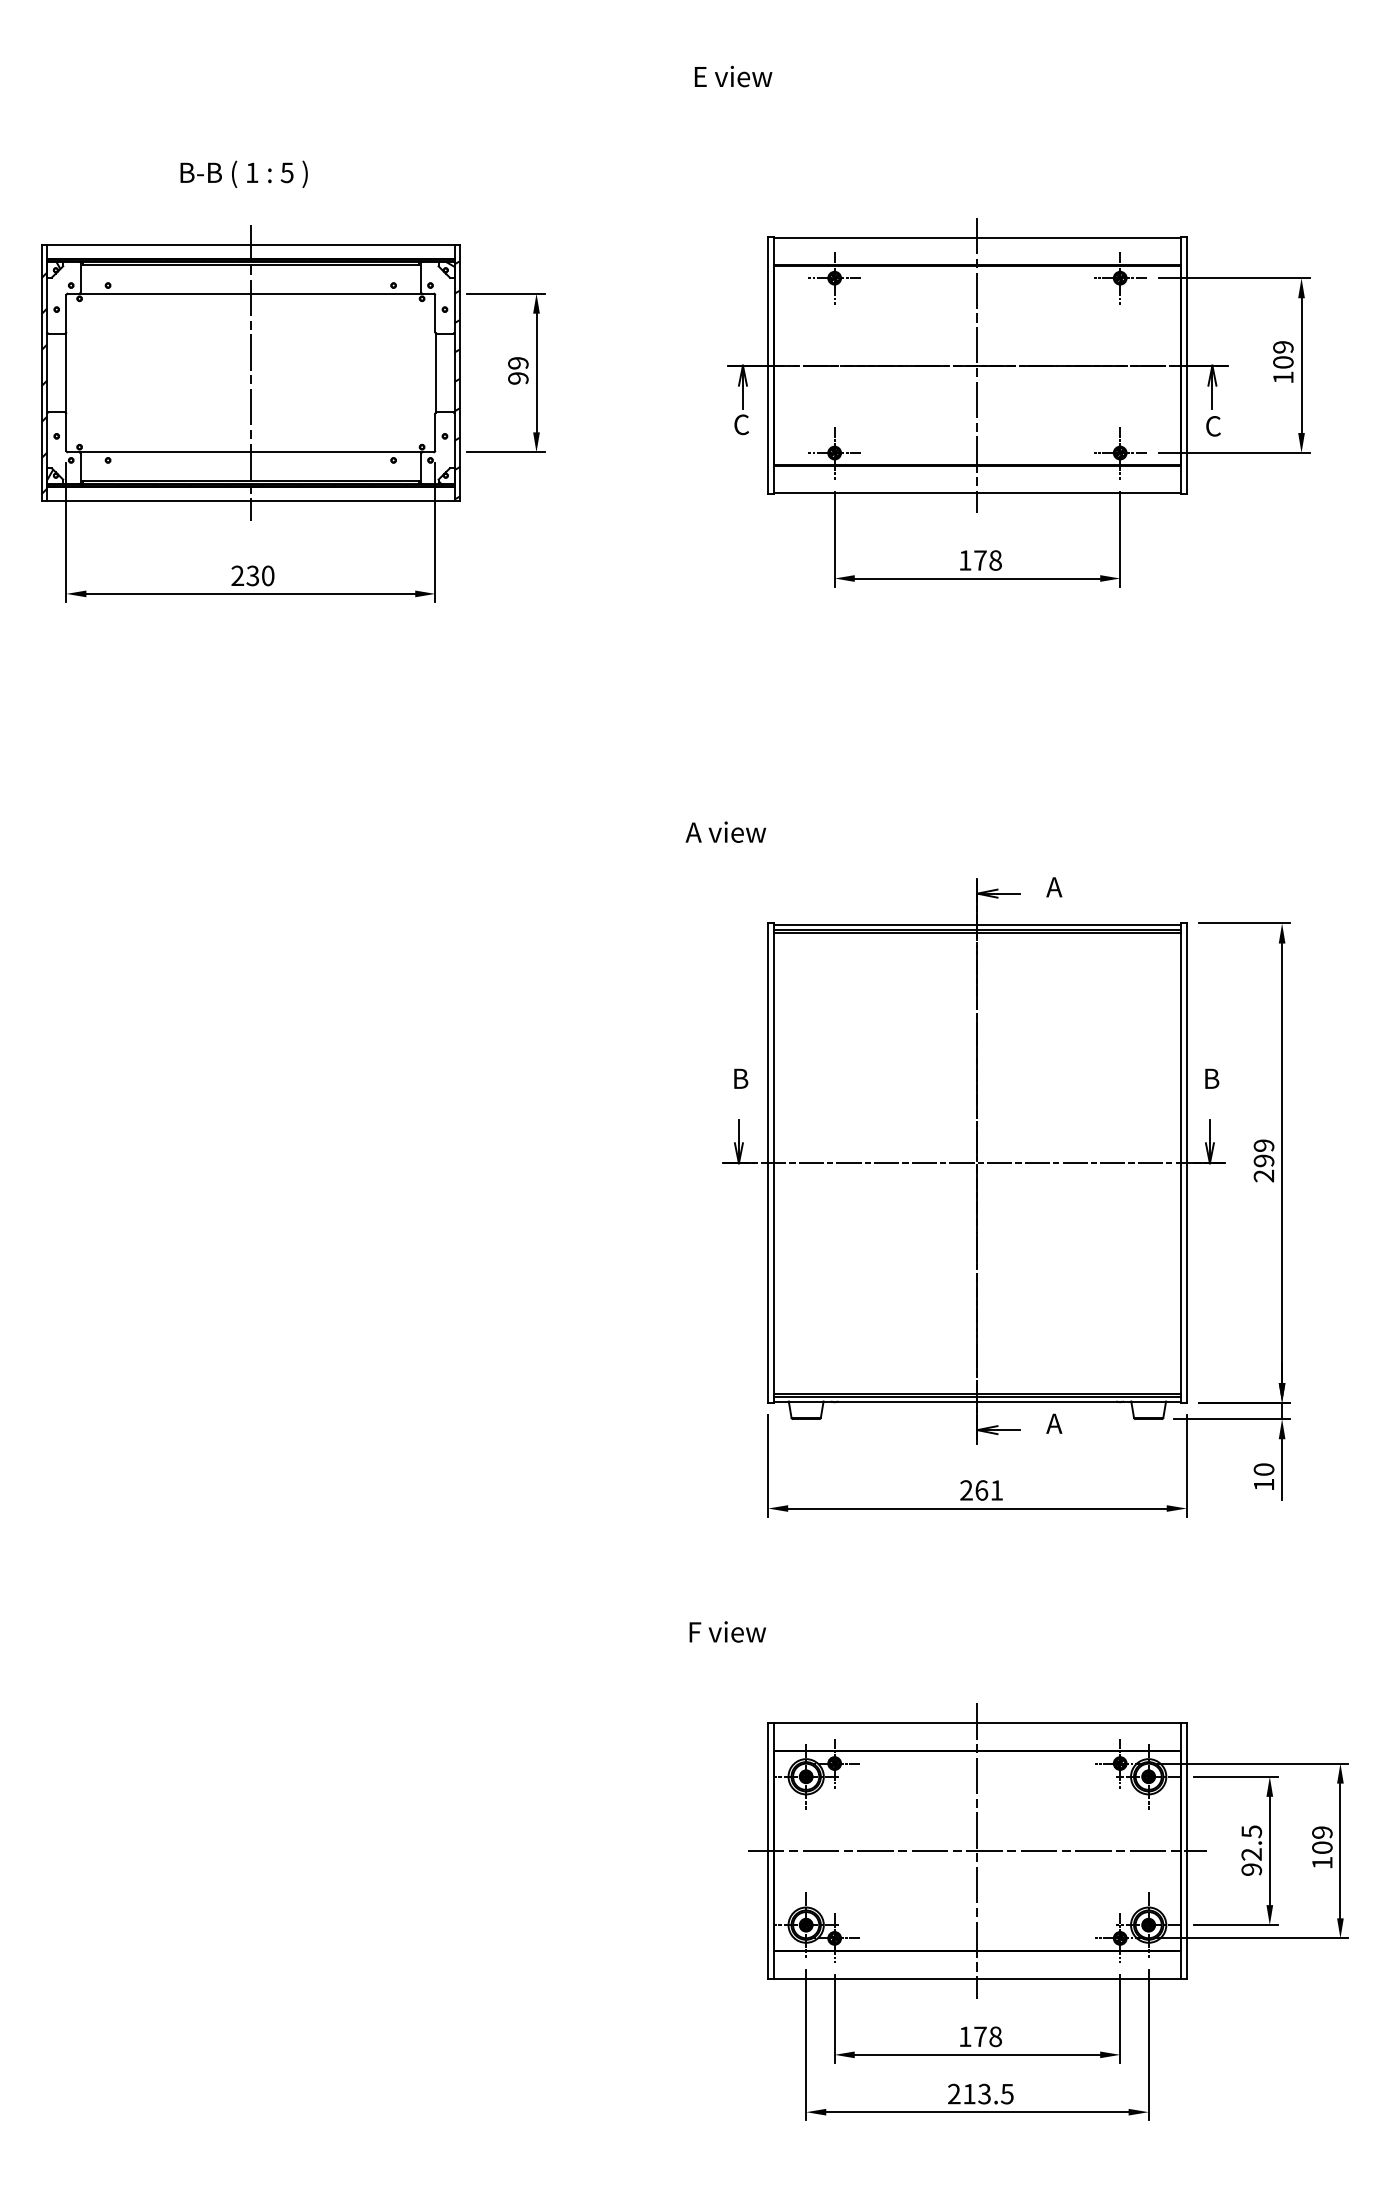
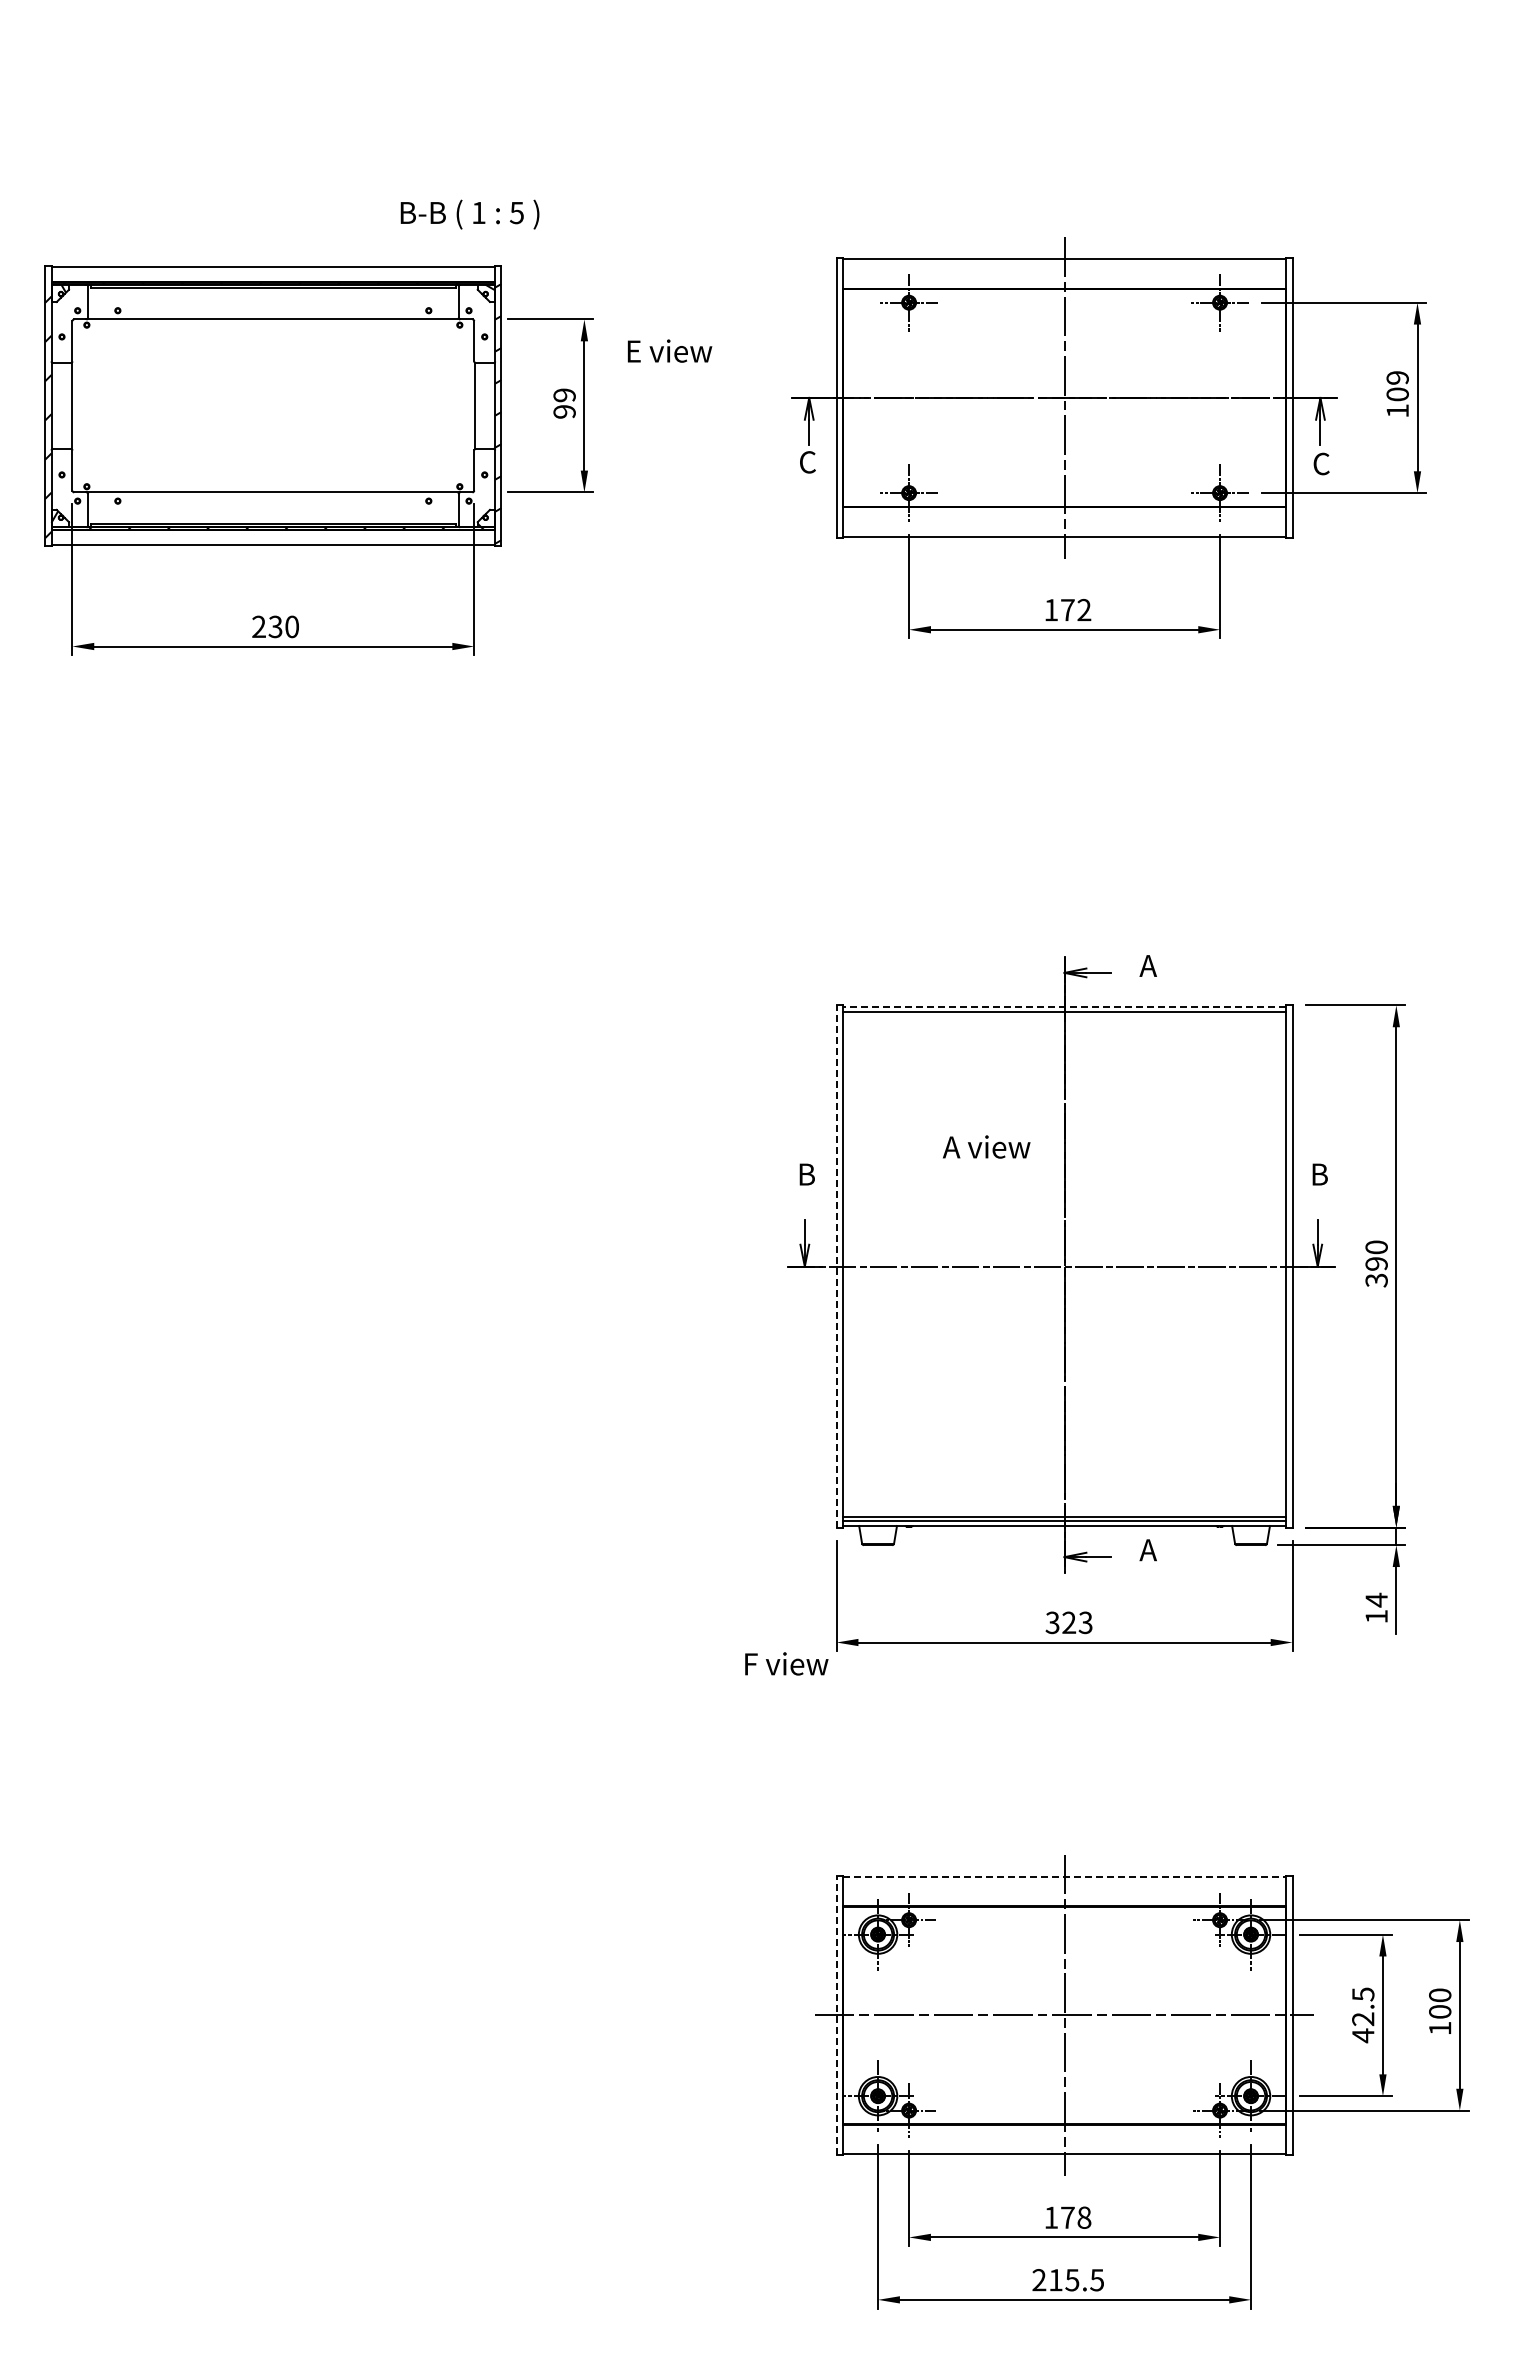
text: (733, 75) -> (669, 350), moved
text: (243, 174) -> (469, 214), moved
line: (251, 372) -> (273, 405), removed
text: (995, 559) -> (1084, 609), 178 -> 172
text: (725, 831) -> (986, 1146), moved
line: (977, 925) -> (1064, 1007), solid -> dashed
line: (977, 932) -> (1064, 1015), removed
text: (1263, 1160) -> (1376, 1263), 299 -> 390
line: (768, 1163) -> (836, 1266), solid -> dashed
text: (1263, 1469) -> (1376, 1599), 10 -> 14
text: (981, 1490) -> (1068, 1622), 261 -> 323
text: (727, 1631) -> (786, 1663), moved
line: (977, 1723) -> (1064, 1876), solid -> dashed
text: (1322, 1832) -> (1440, 1995), 109 -> 100
line: (768, 1851) -> (836, 2015), solid -> dashed
text: (1251, 1869) -> (1363, 2035), 92.5 -> 42.5
text: (984, 2093) -> (1072, 2279), 213.5 -> 215.5

